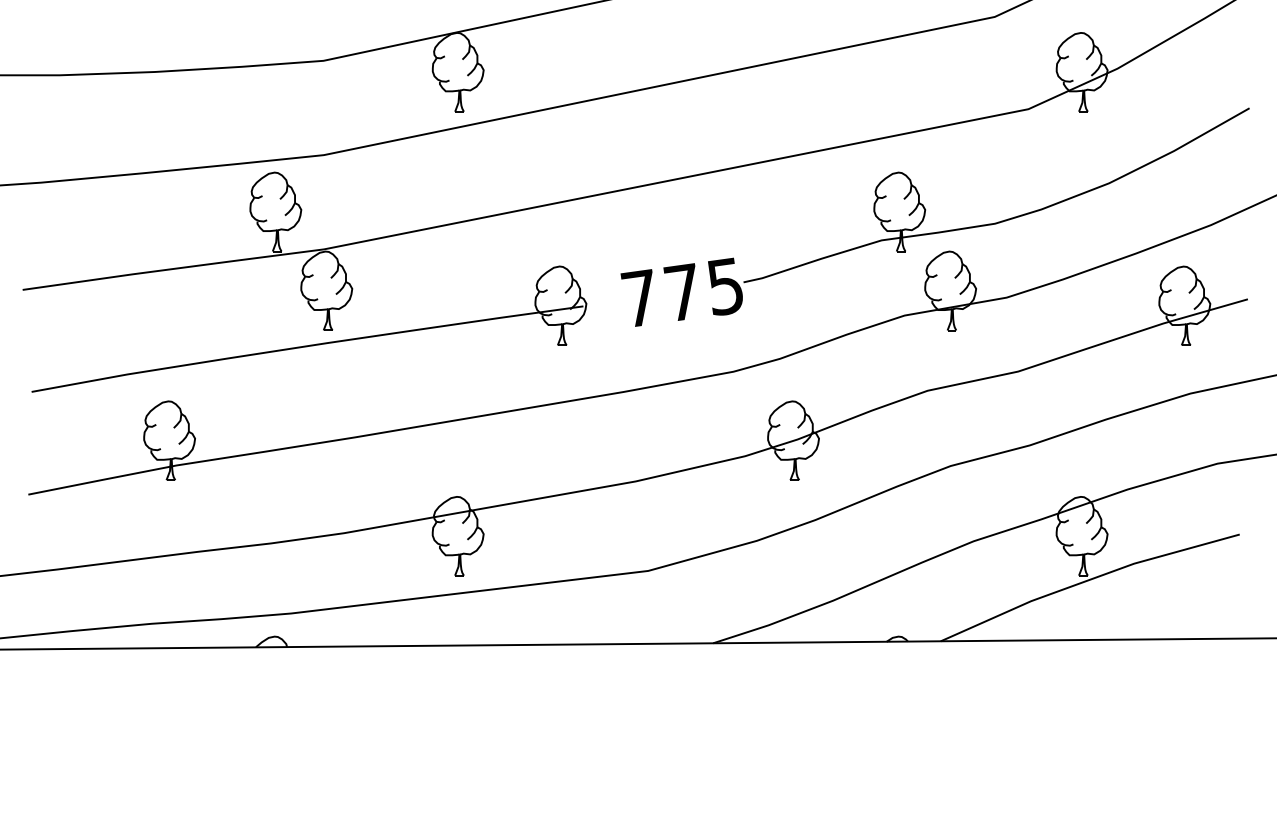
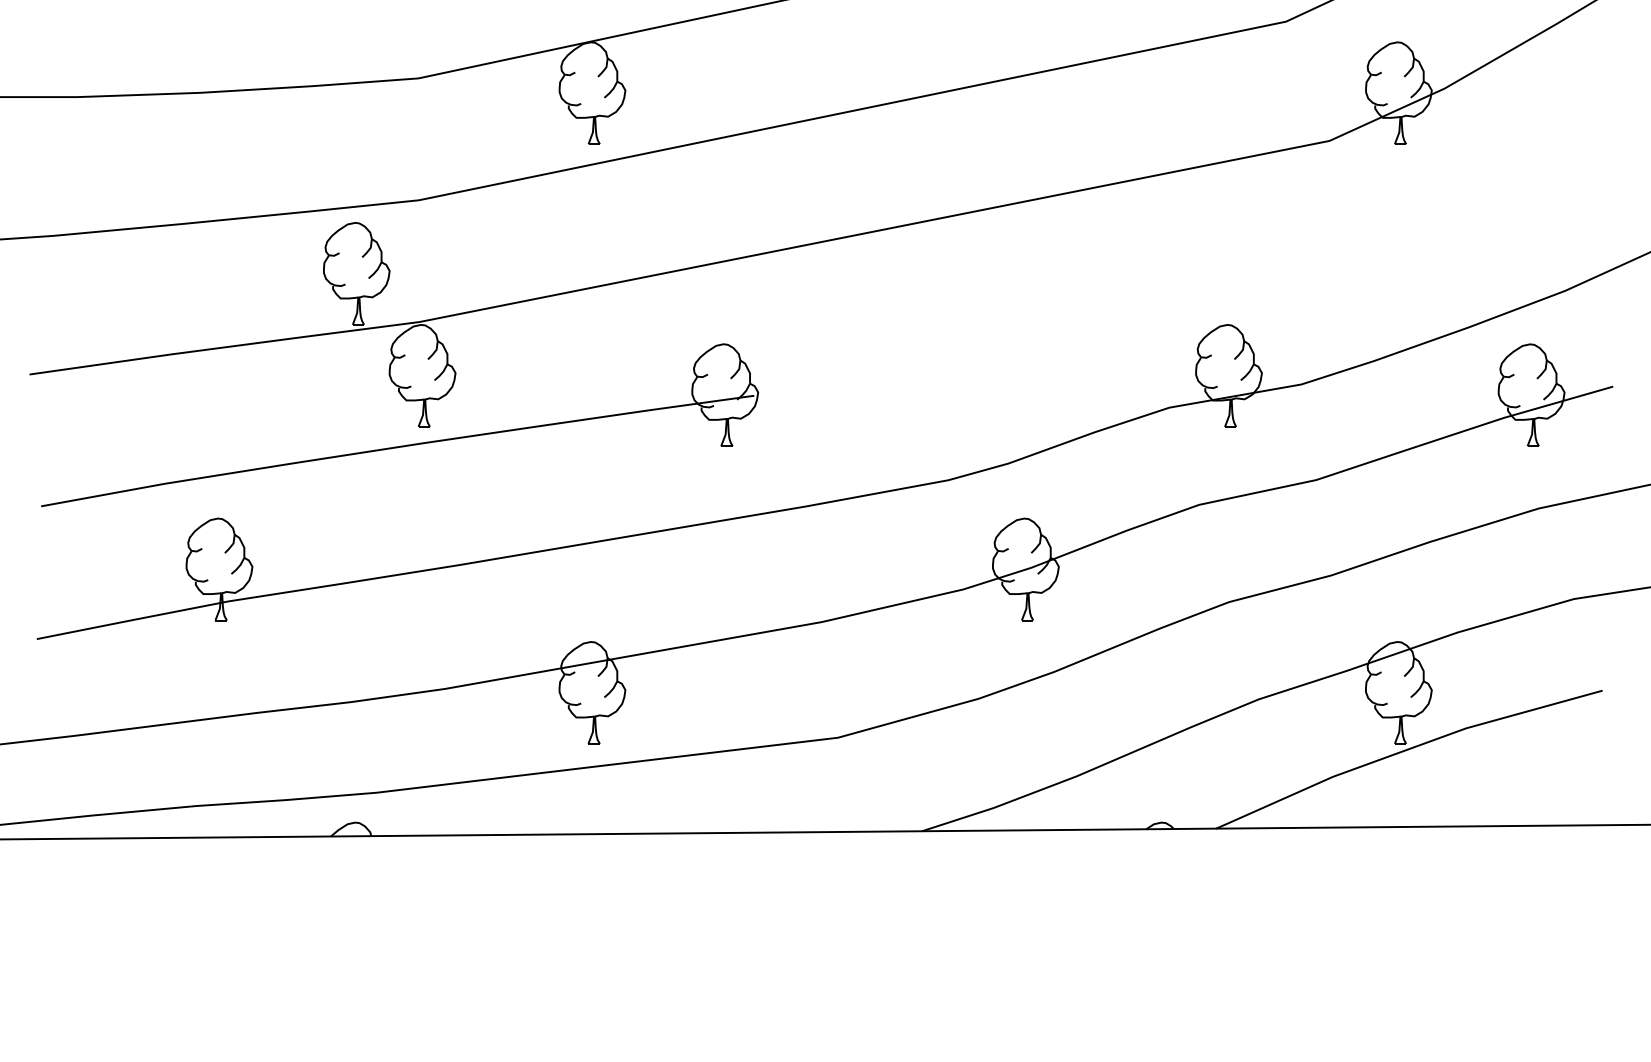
part: (925, 215) -> (1196, 278), removed

